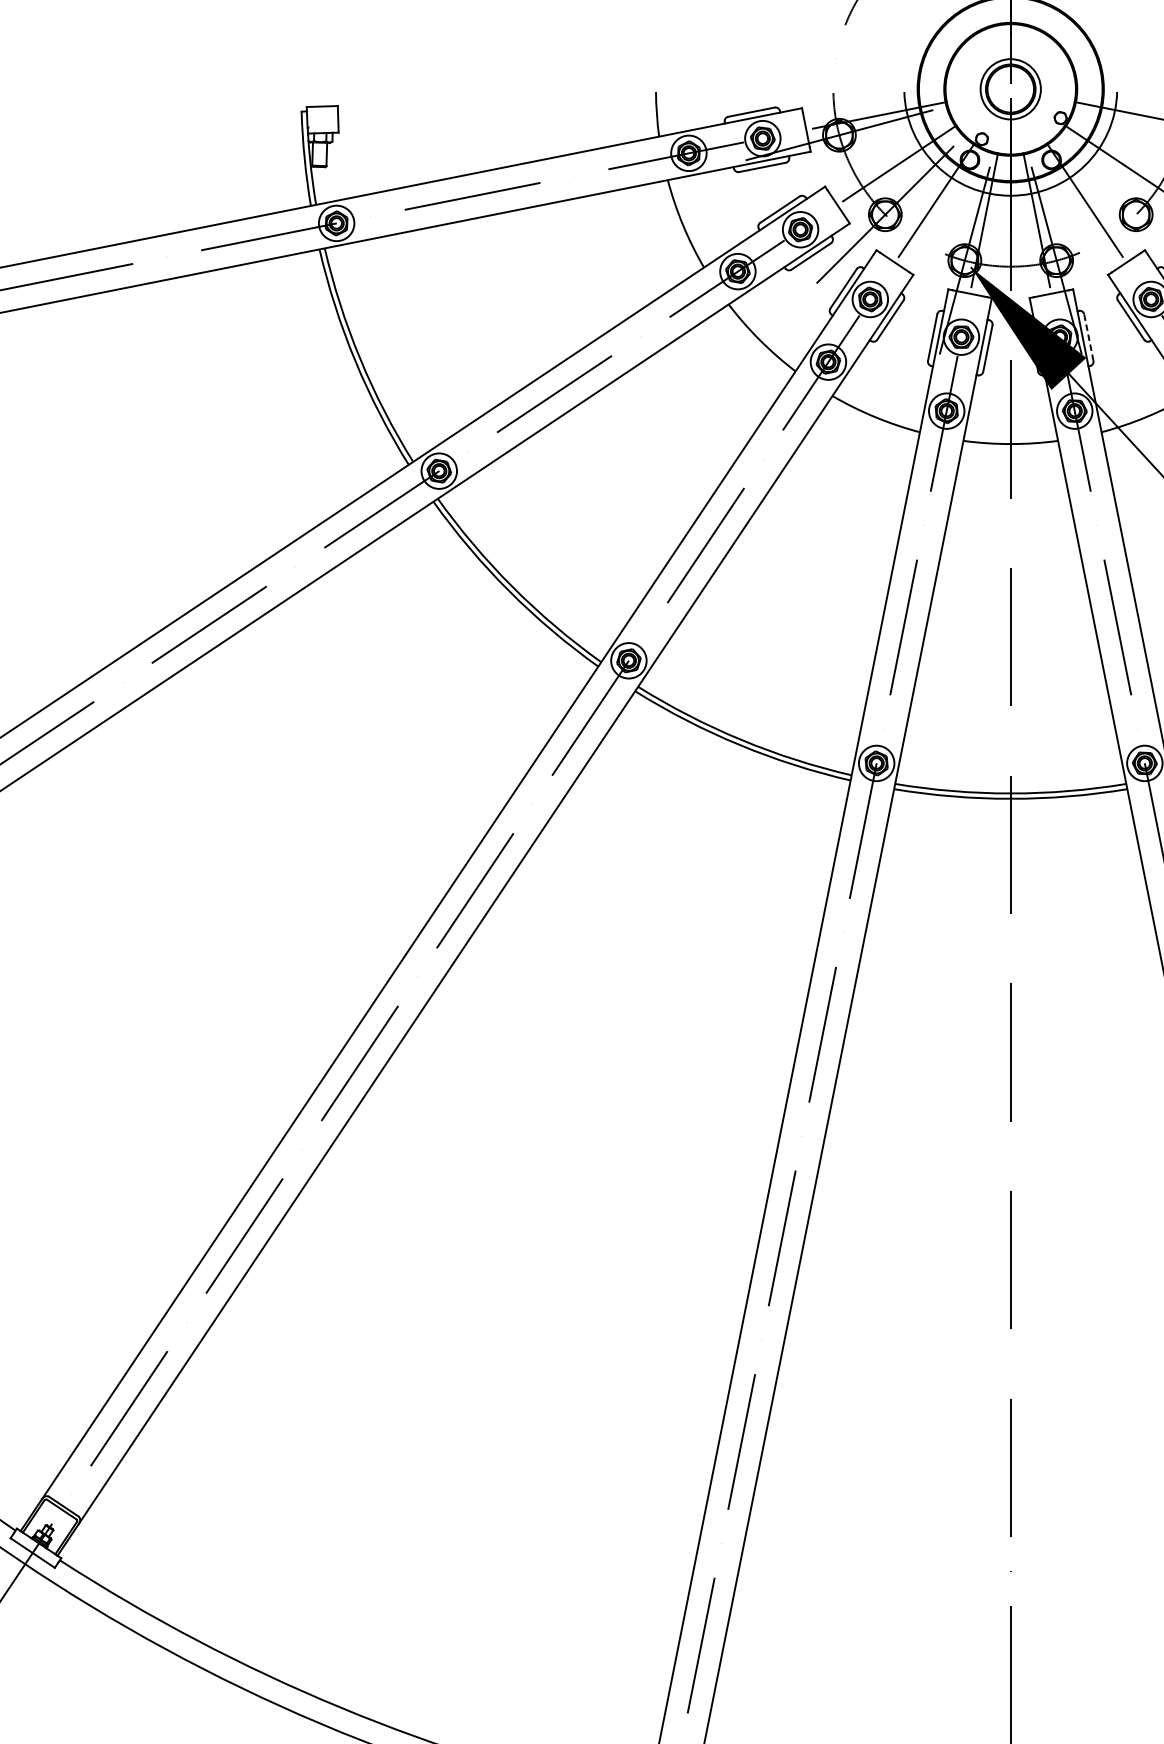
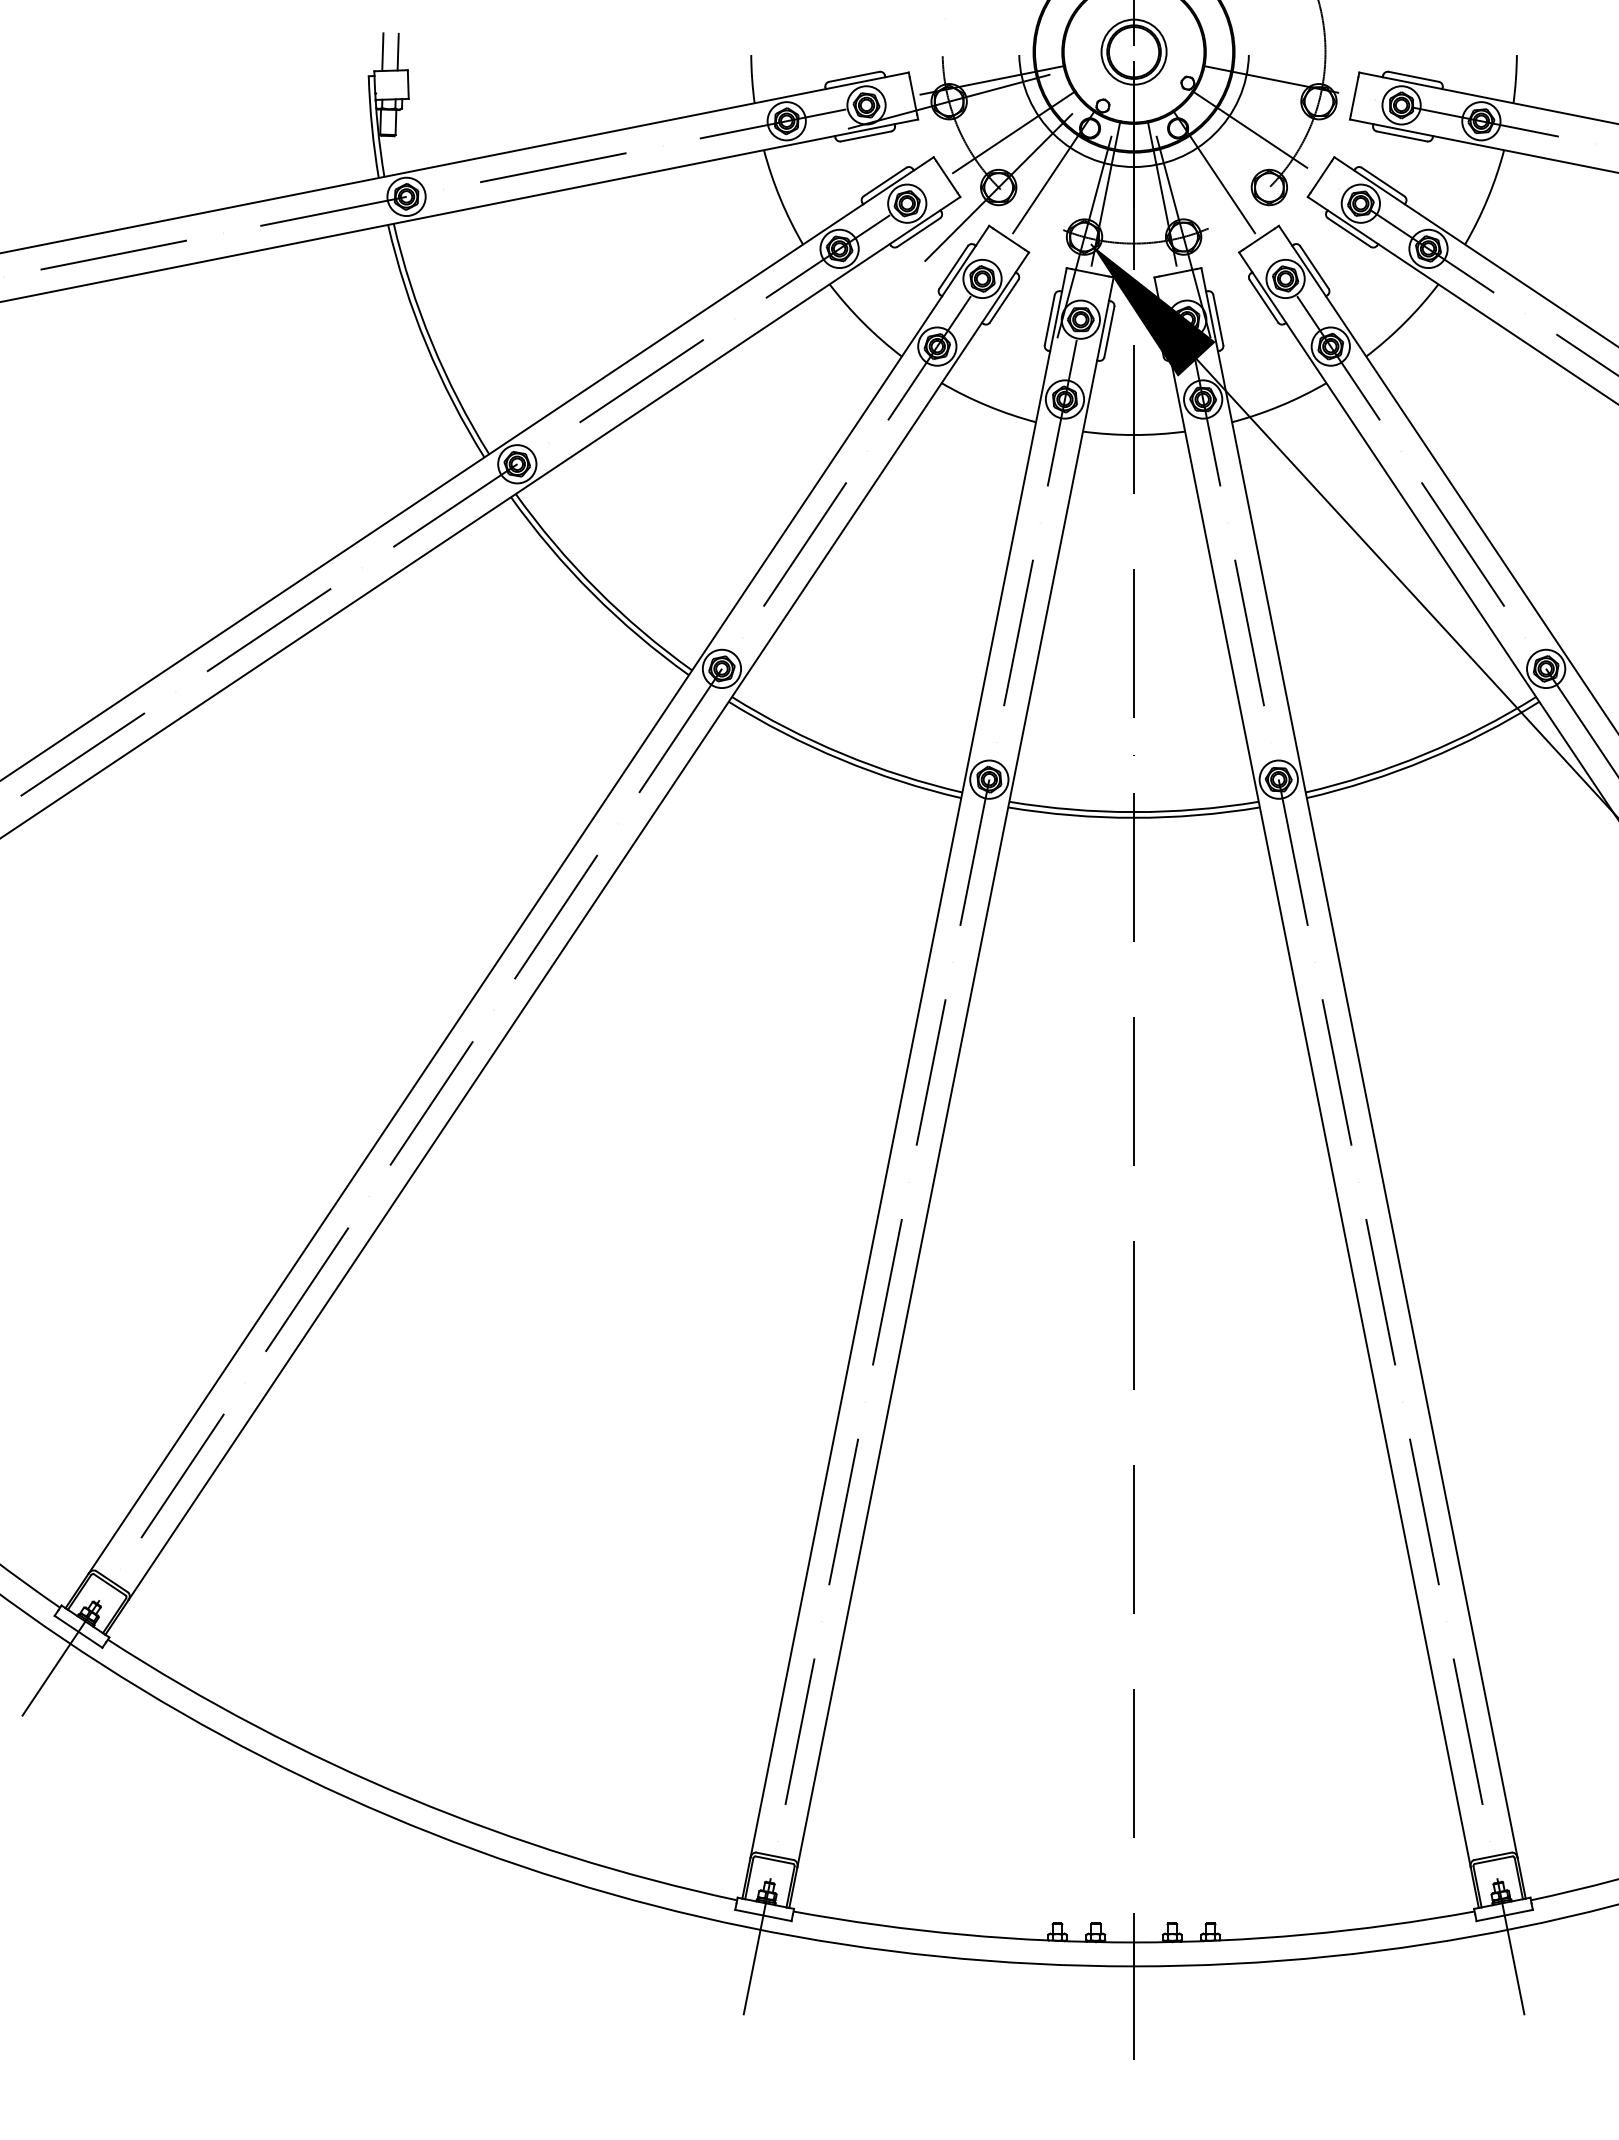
line: (328, 88) -> (397, 51), added
line: (314, 89) -> (382, 52), added
line: (1088, 337) -> (1218, 320), dashed -> solid

